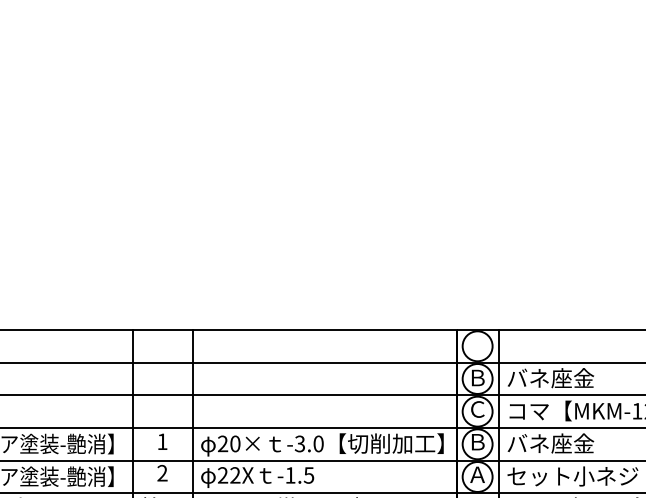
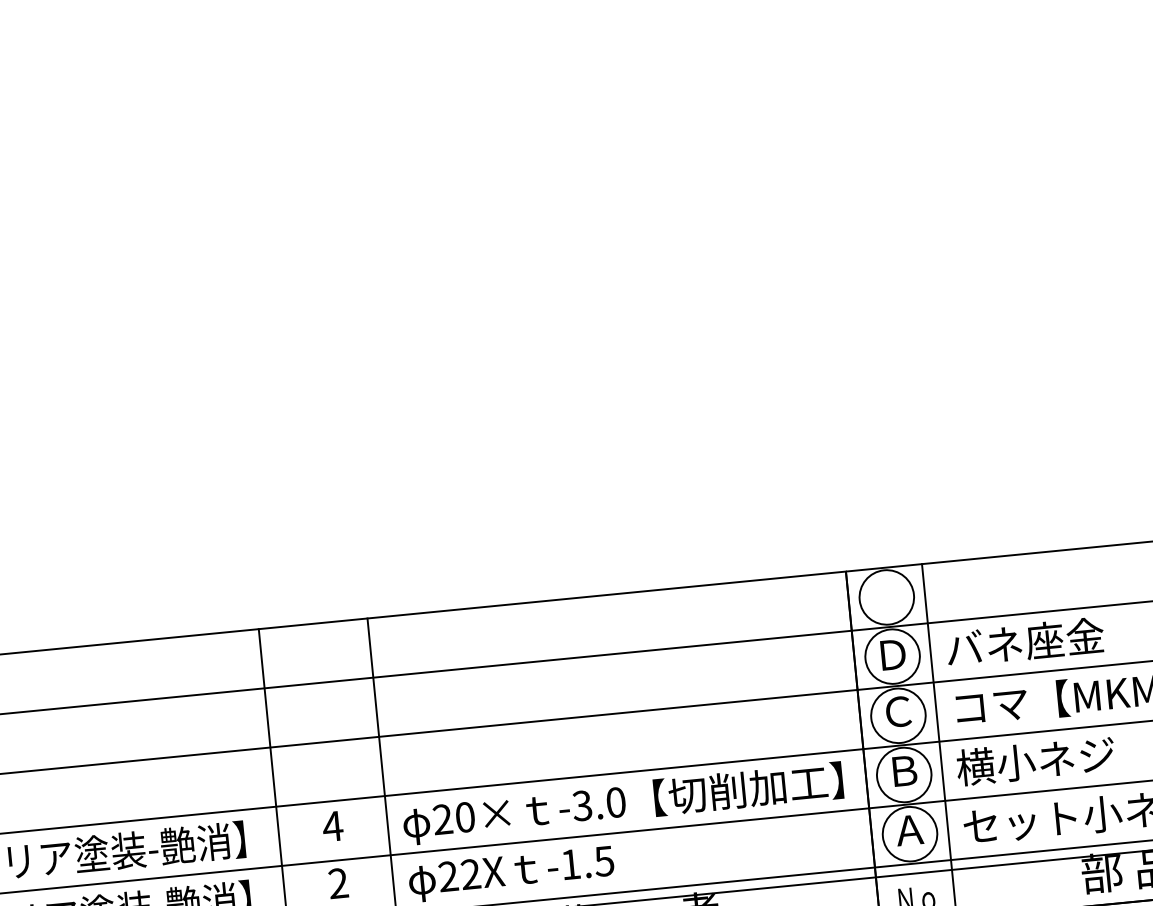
text: (477, 377) -> (892, 653), Ｂ -> Ｄ
text: (161, 441) -> (331, 826), 1 -> 4
text: (550, 443) -> (1036, 760), バネ座金 -> 横小ネジ

